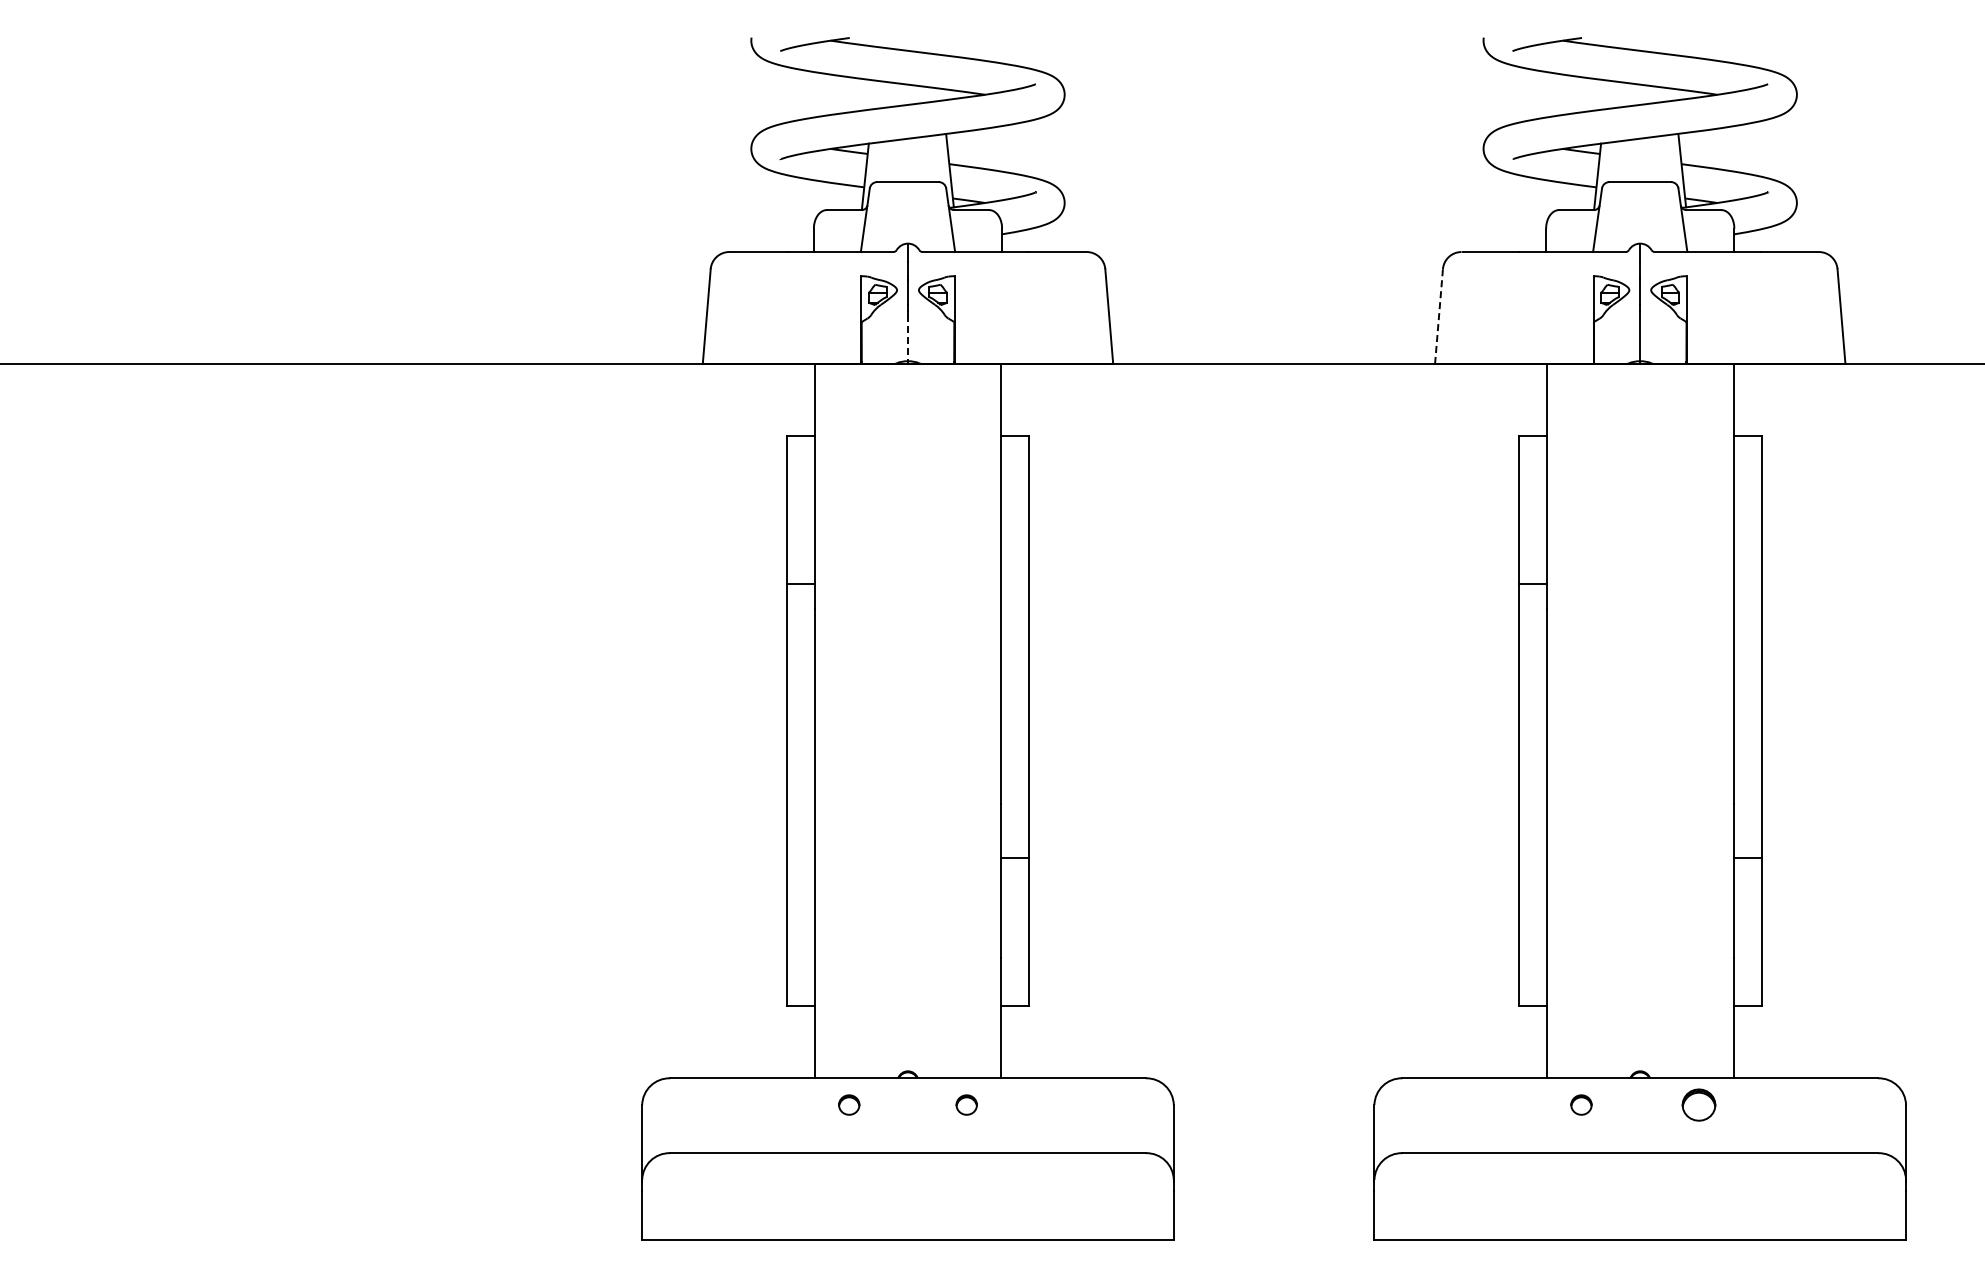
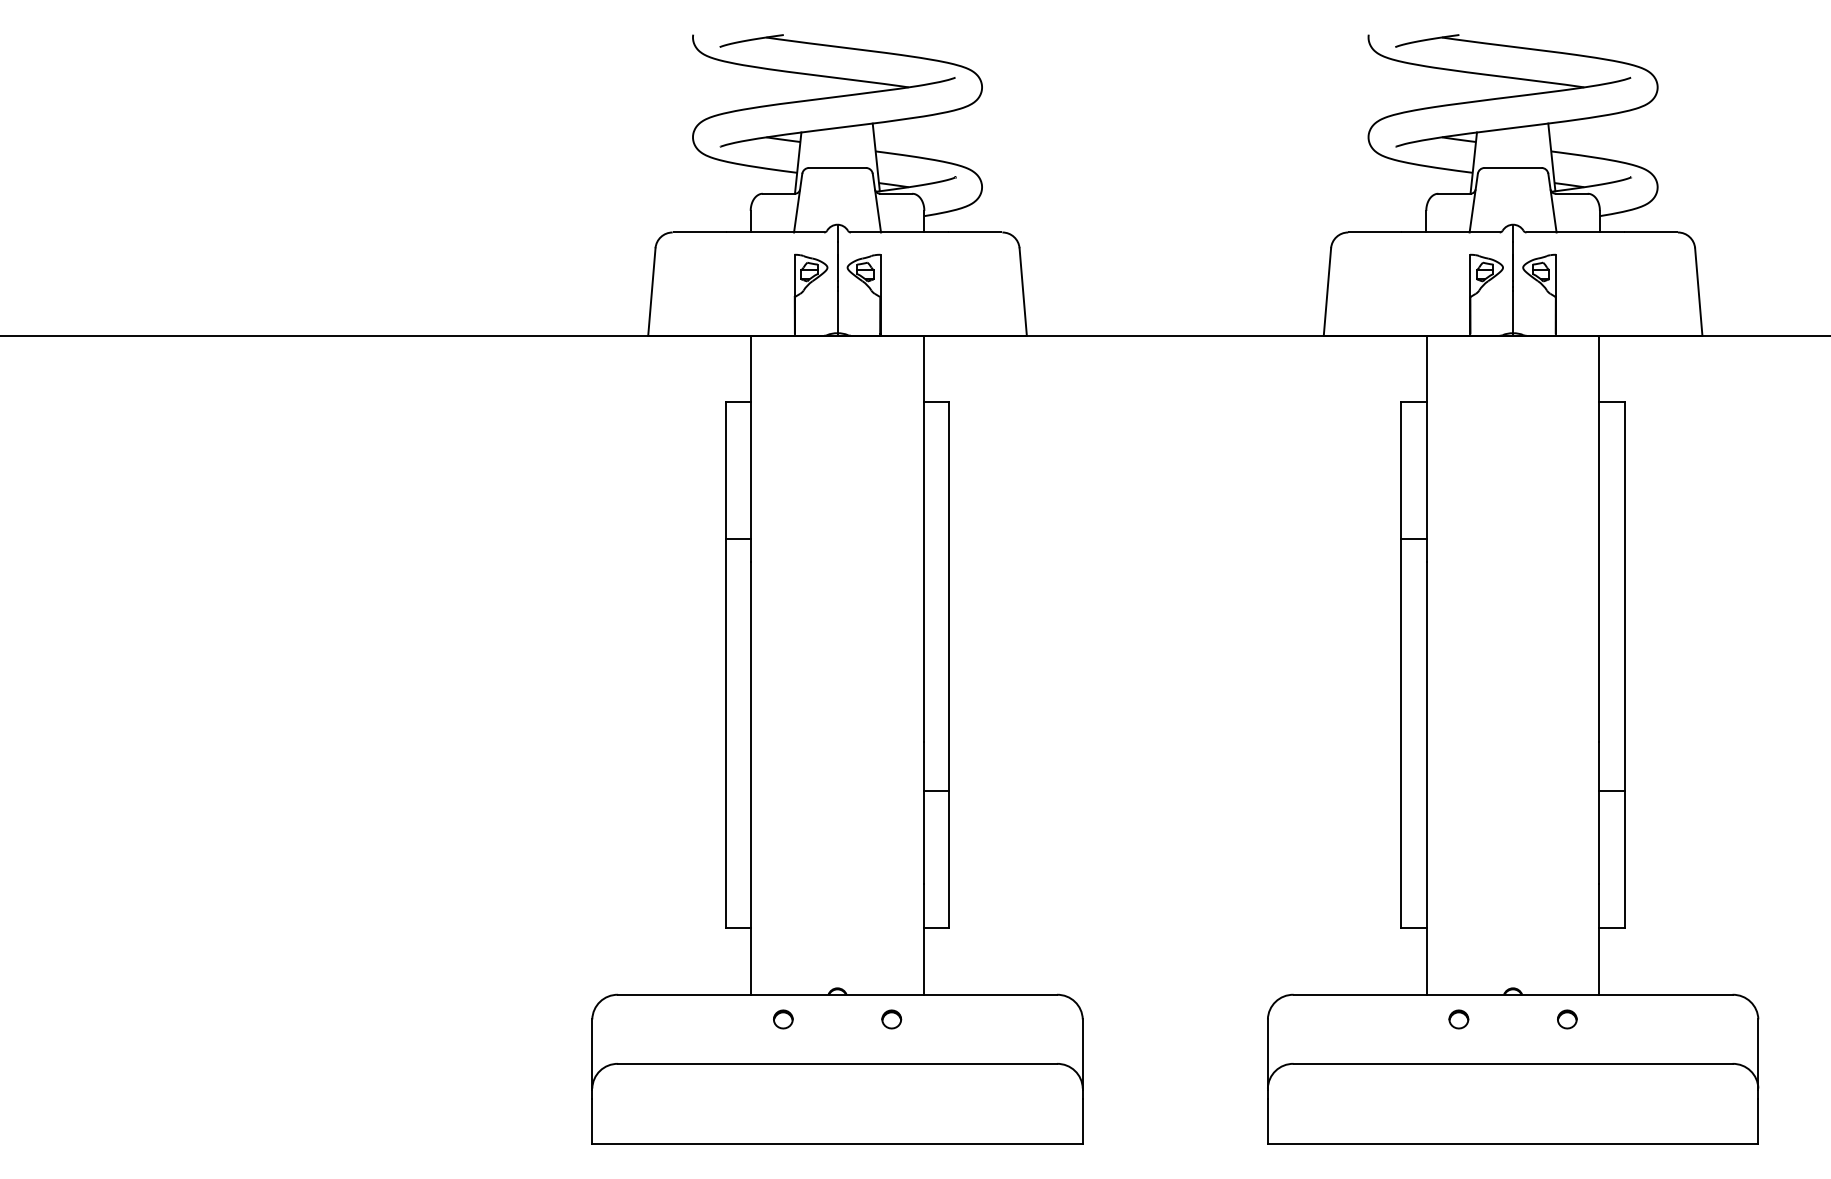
line: (1439, 316) -> (1327, 291), dashed -> solid
line: (908, 338) -> (838, 312), dashed -> solid
part: (1698, 1104) -> (1566, 1018), size x0.62

